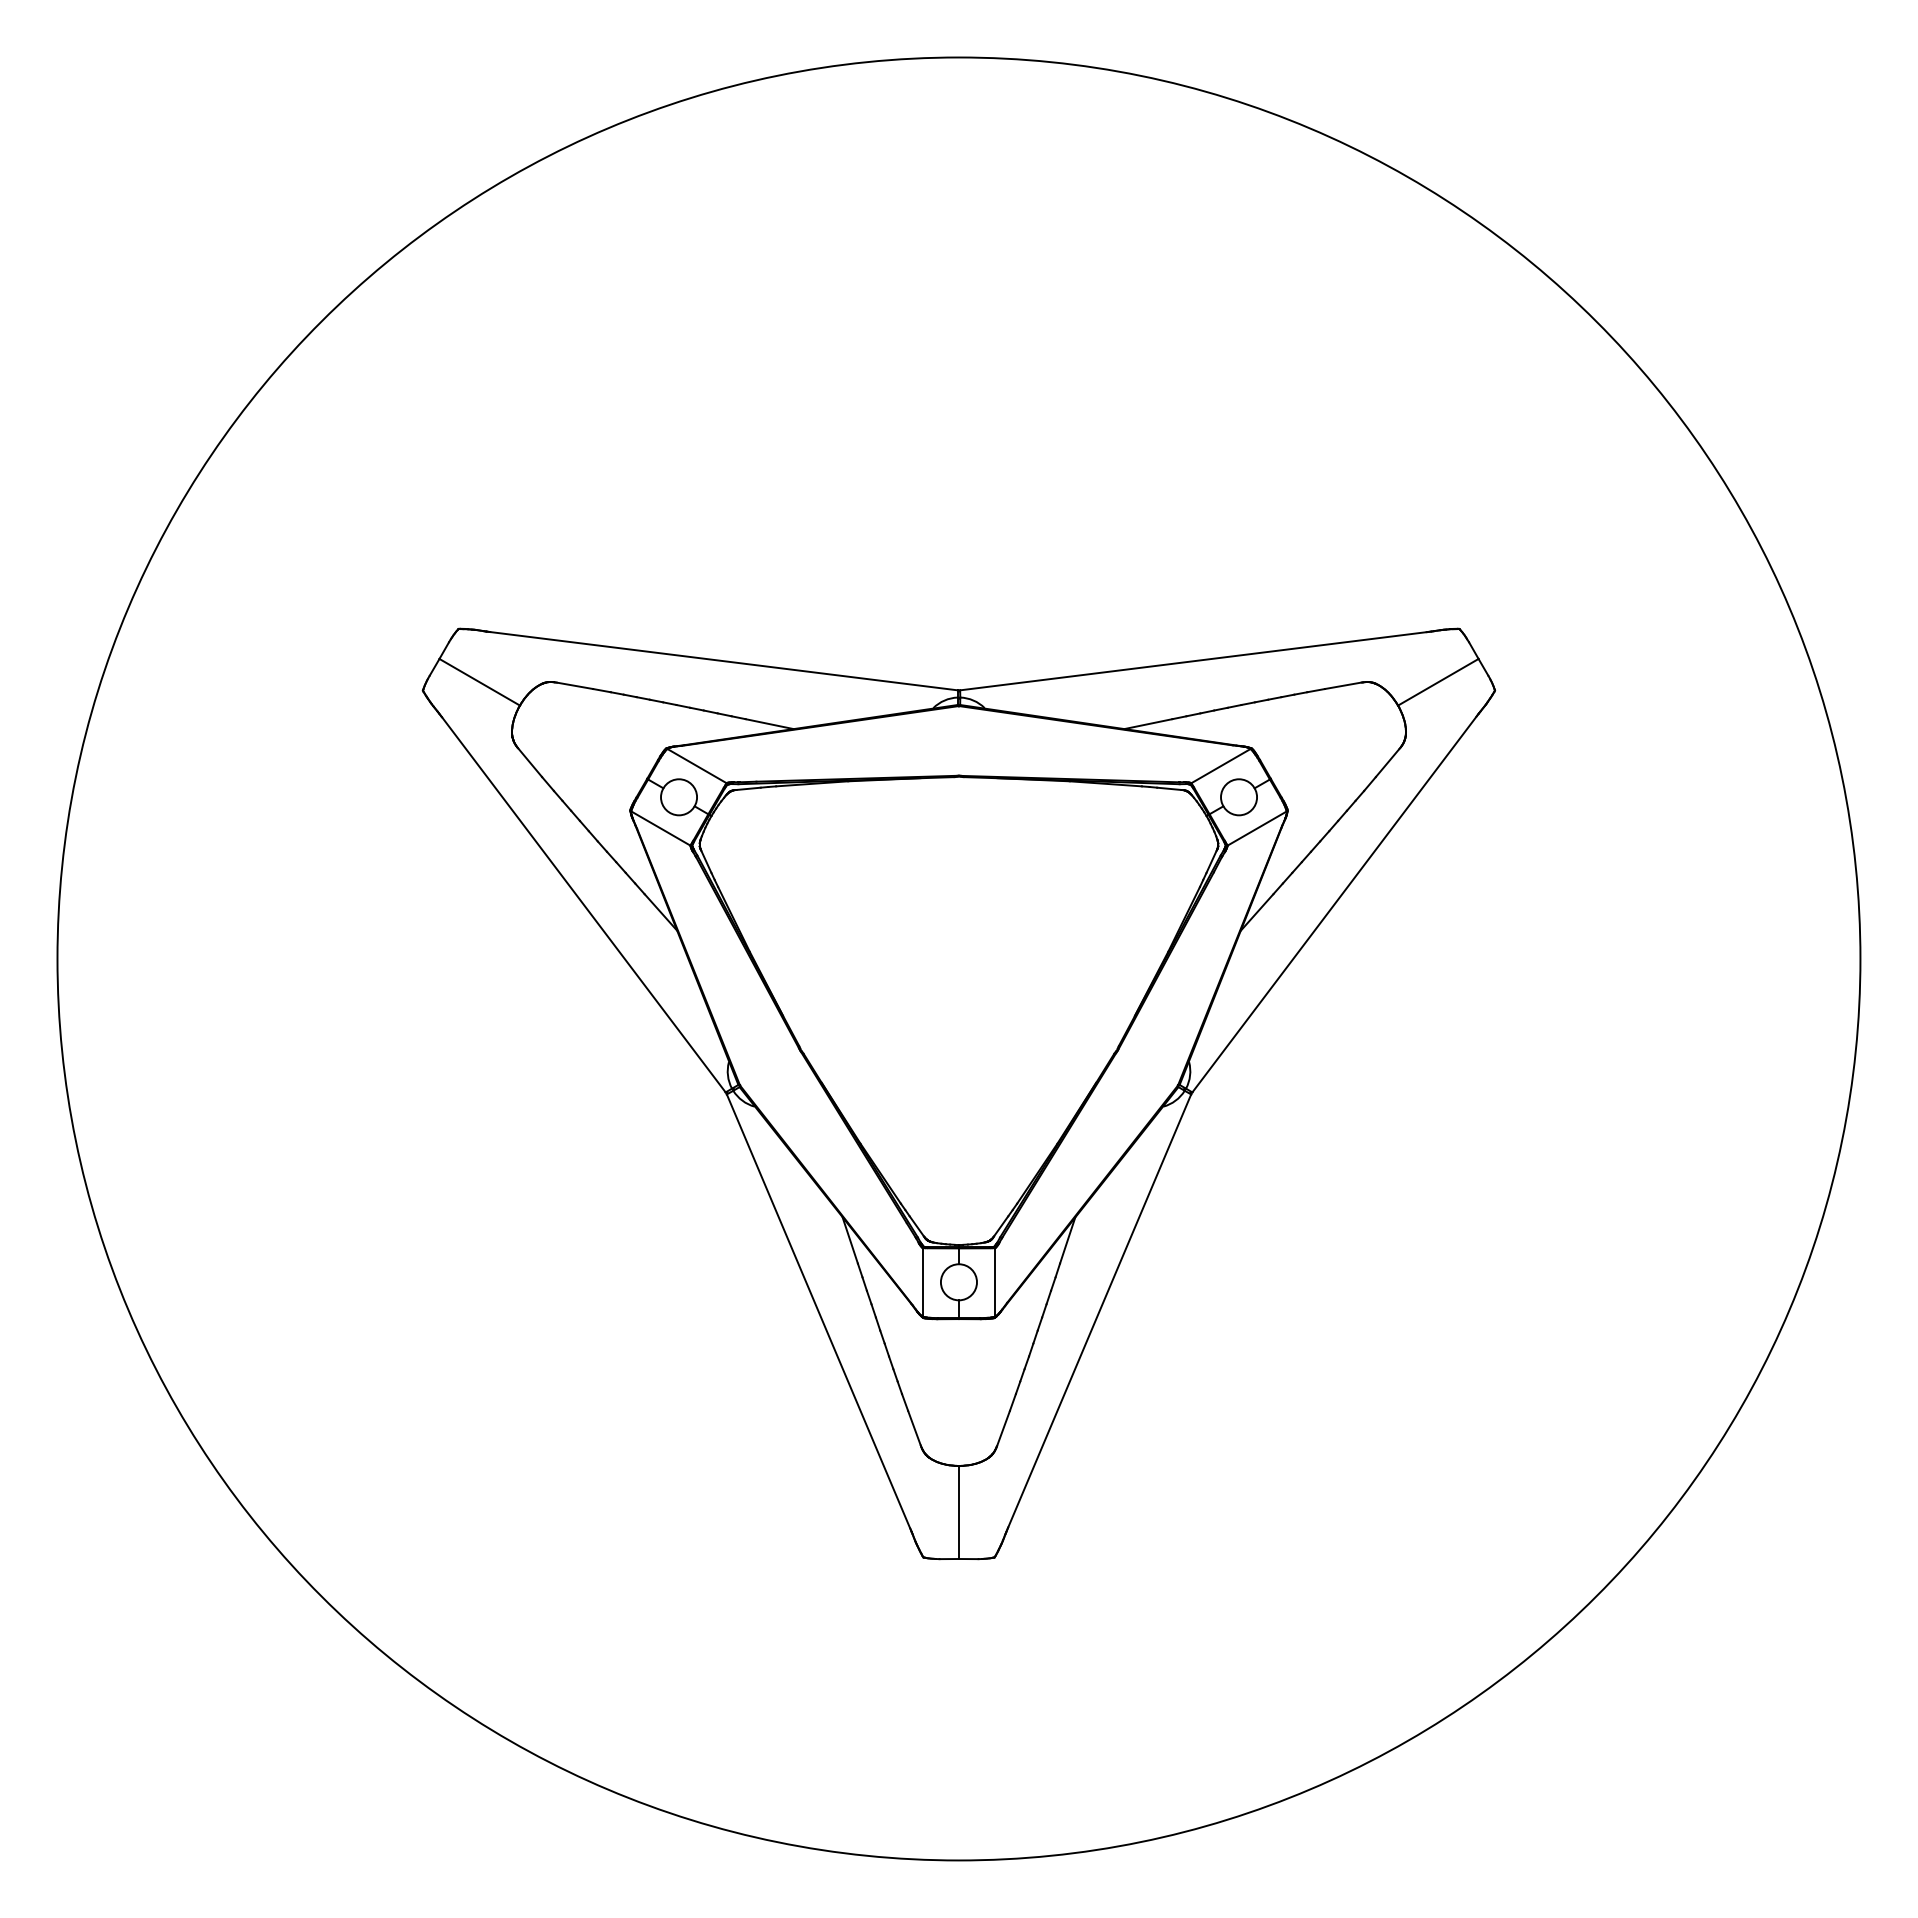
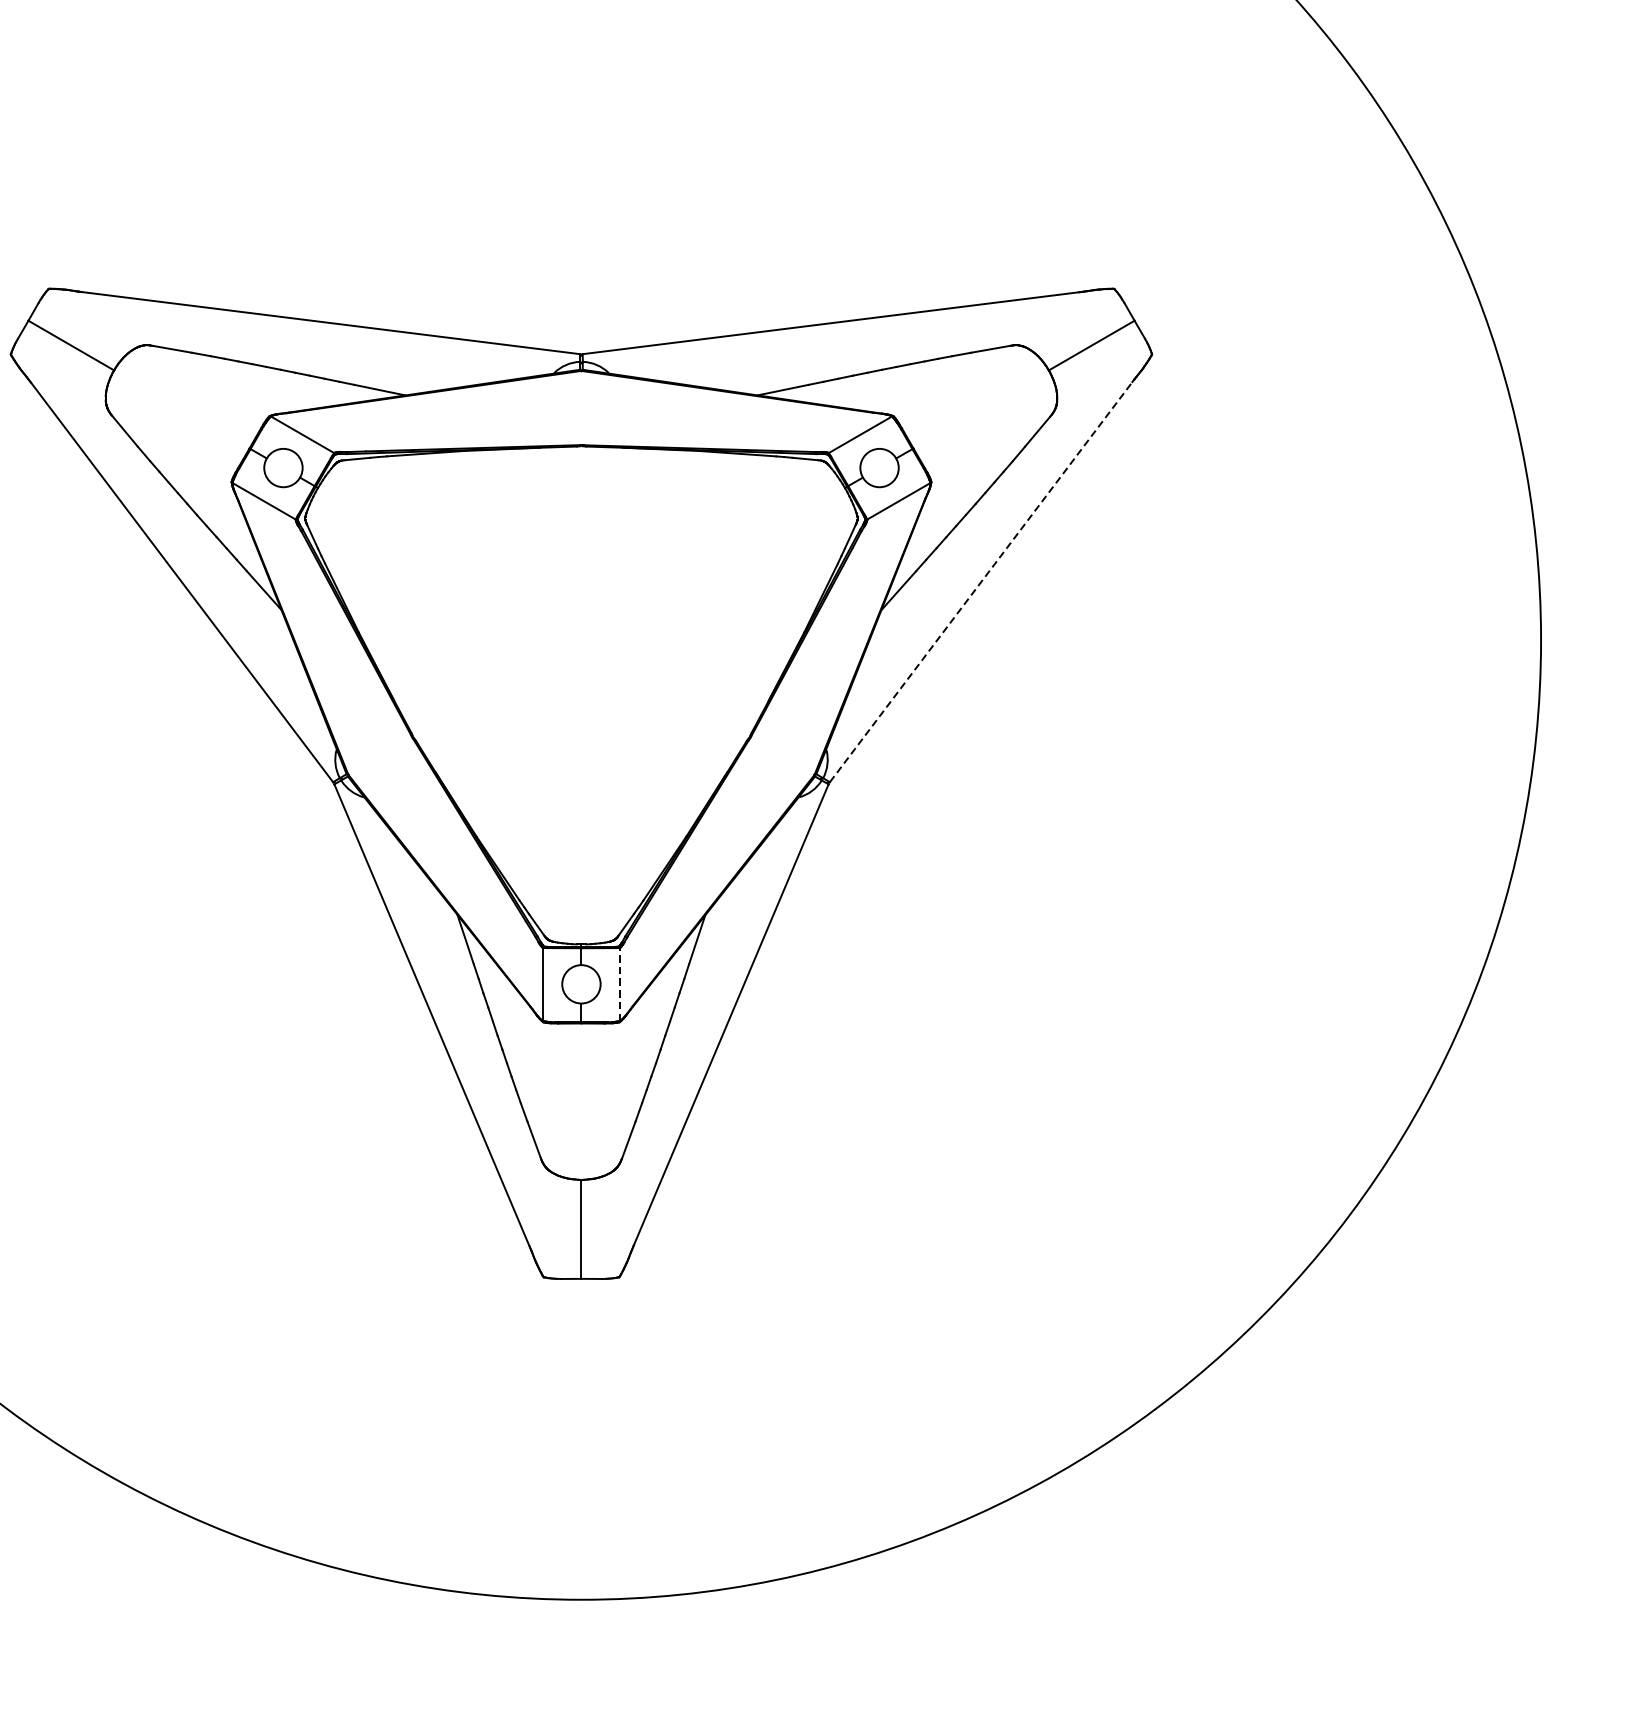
line: (1335, 902) -> (982, 580), solid -> dashed
line: (995, 1282) -> (620, 984), solid -> dashed

